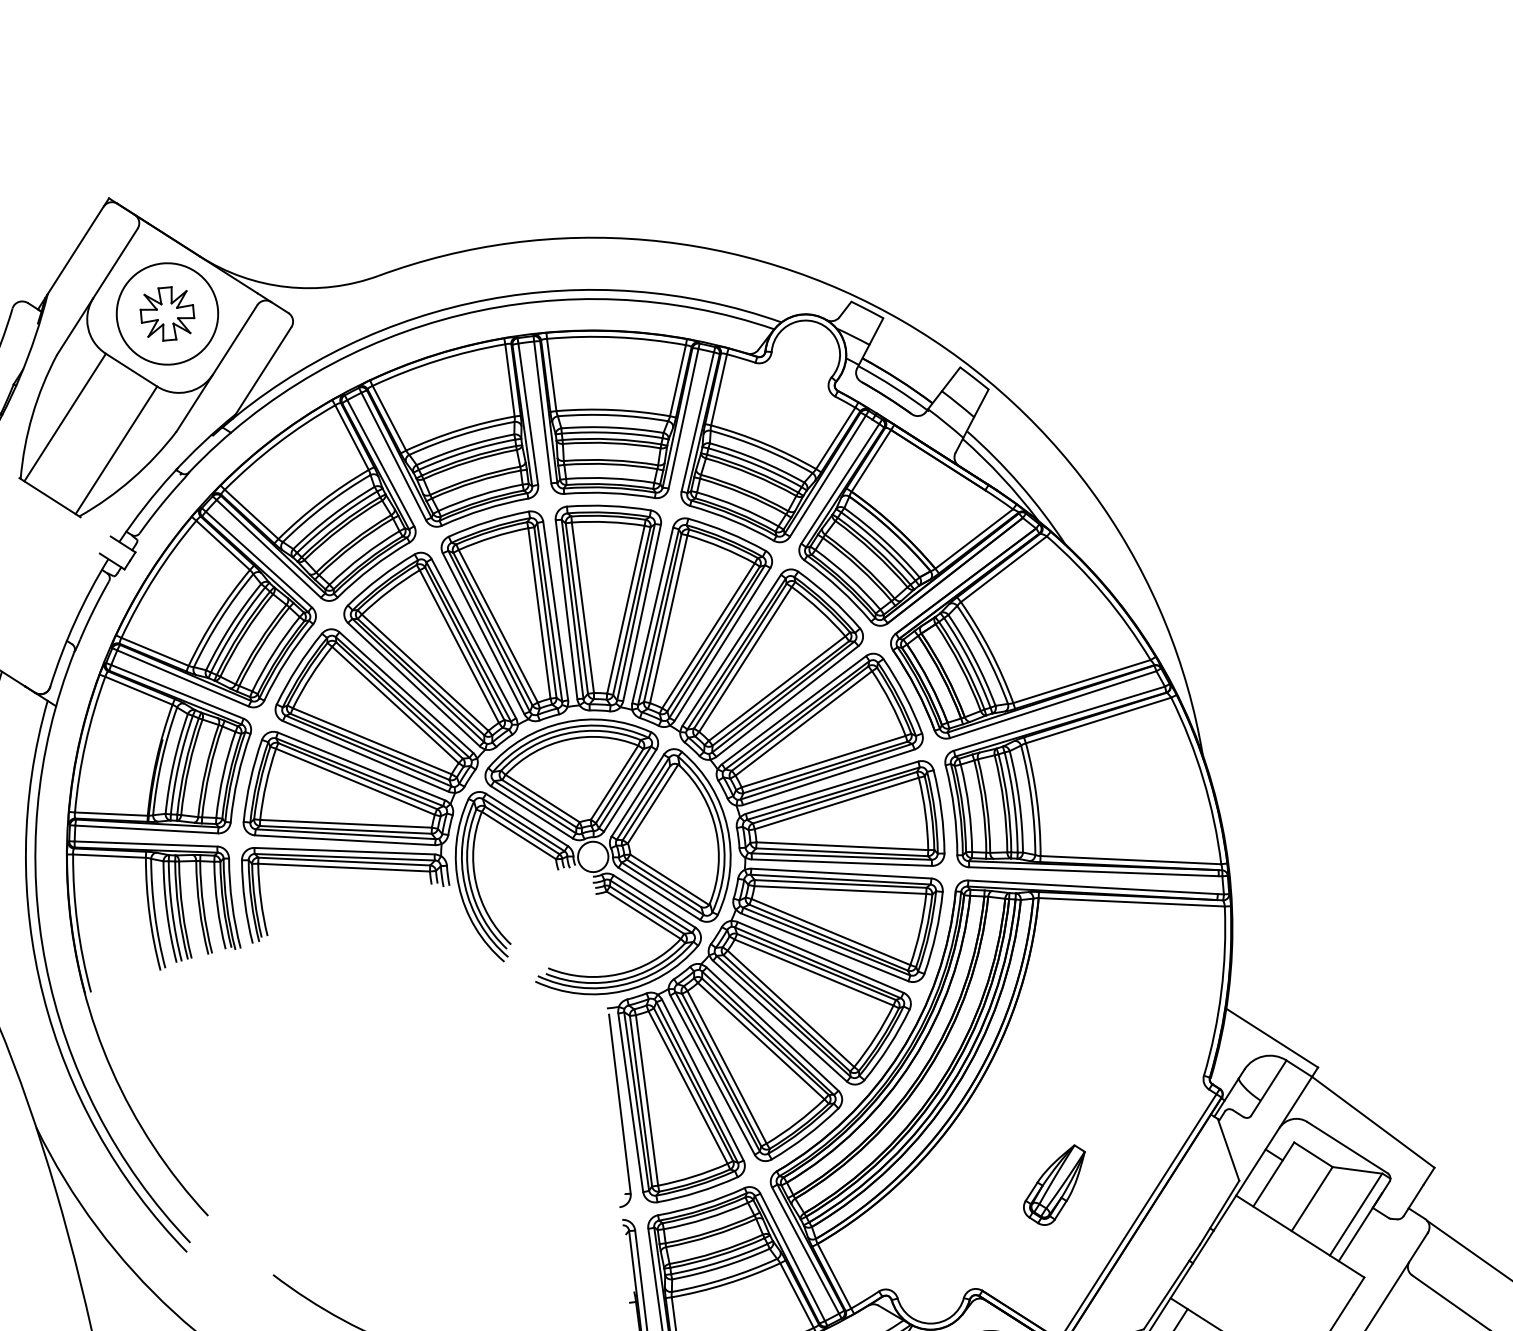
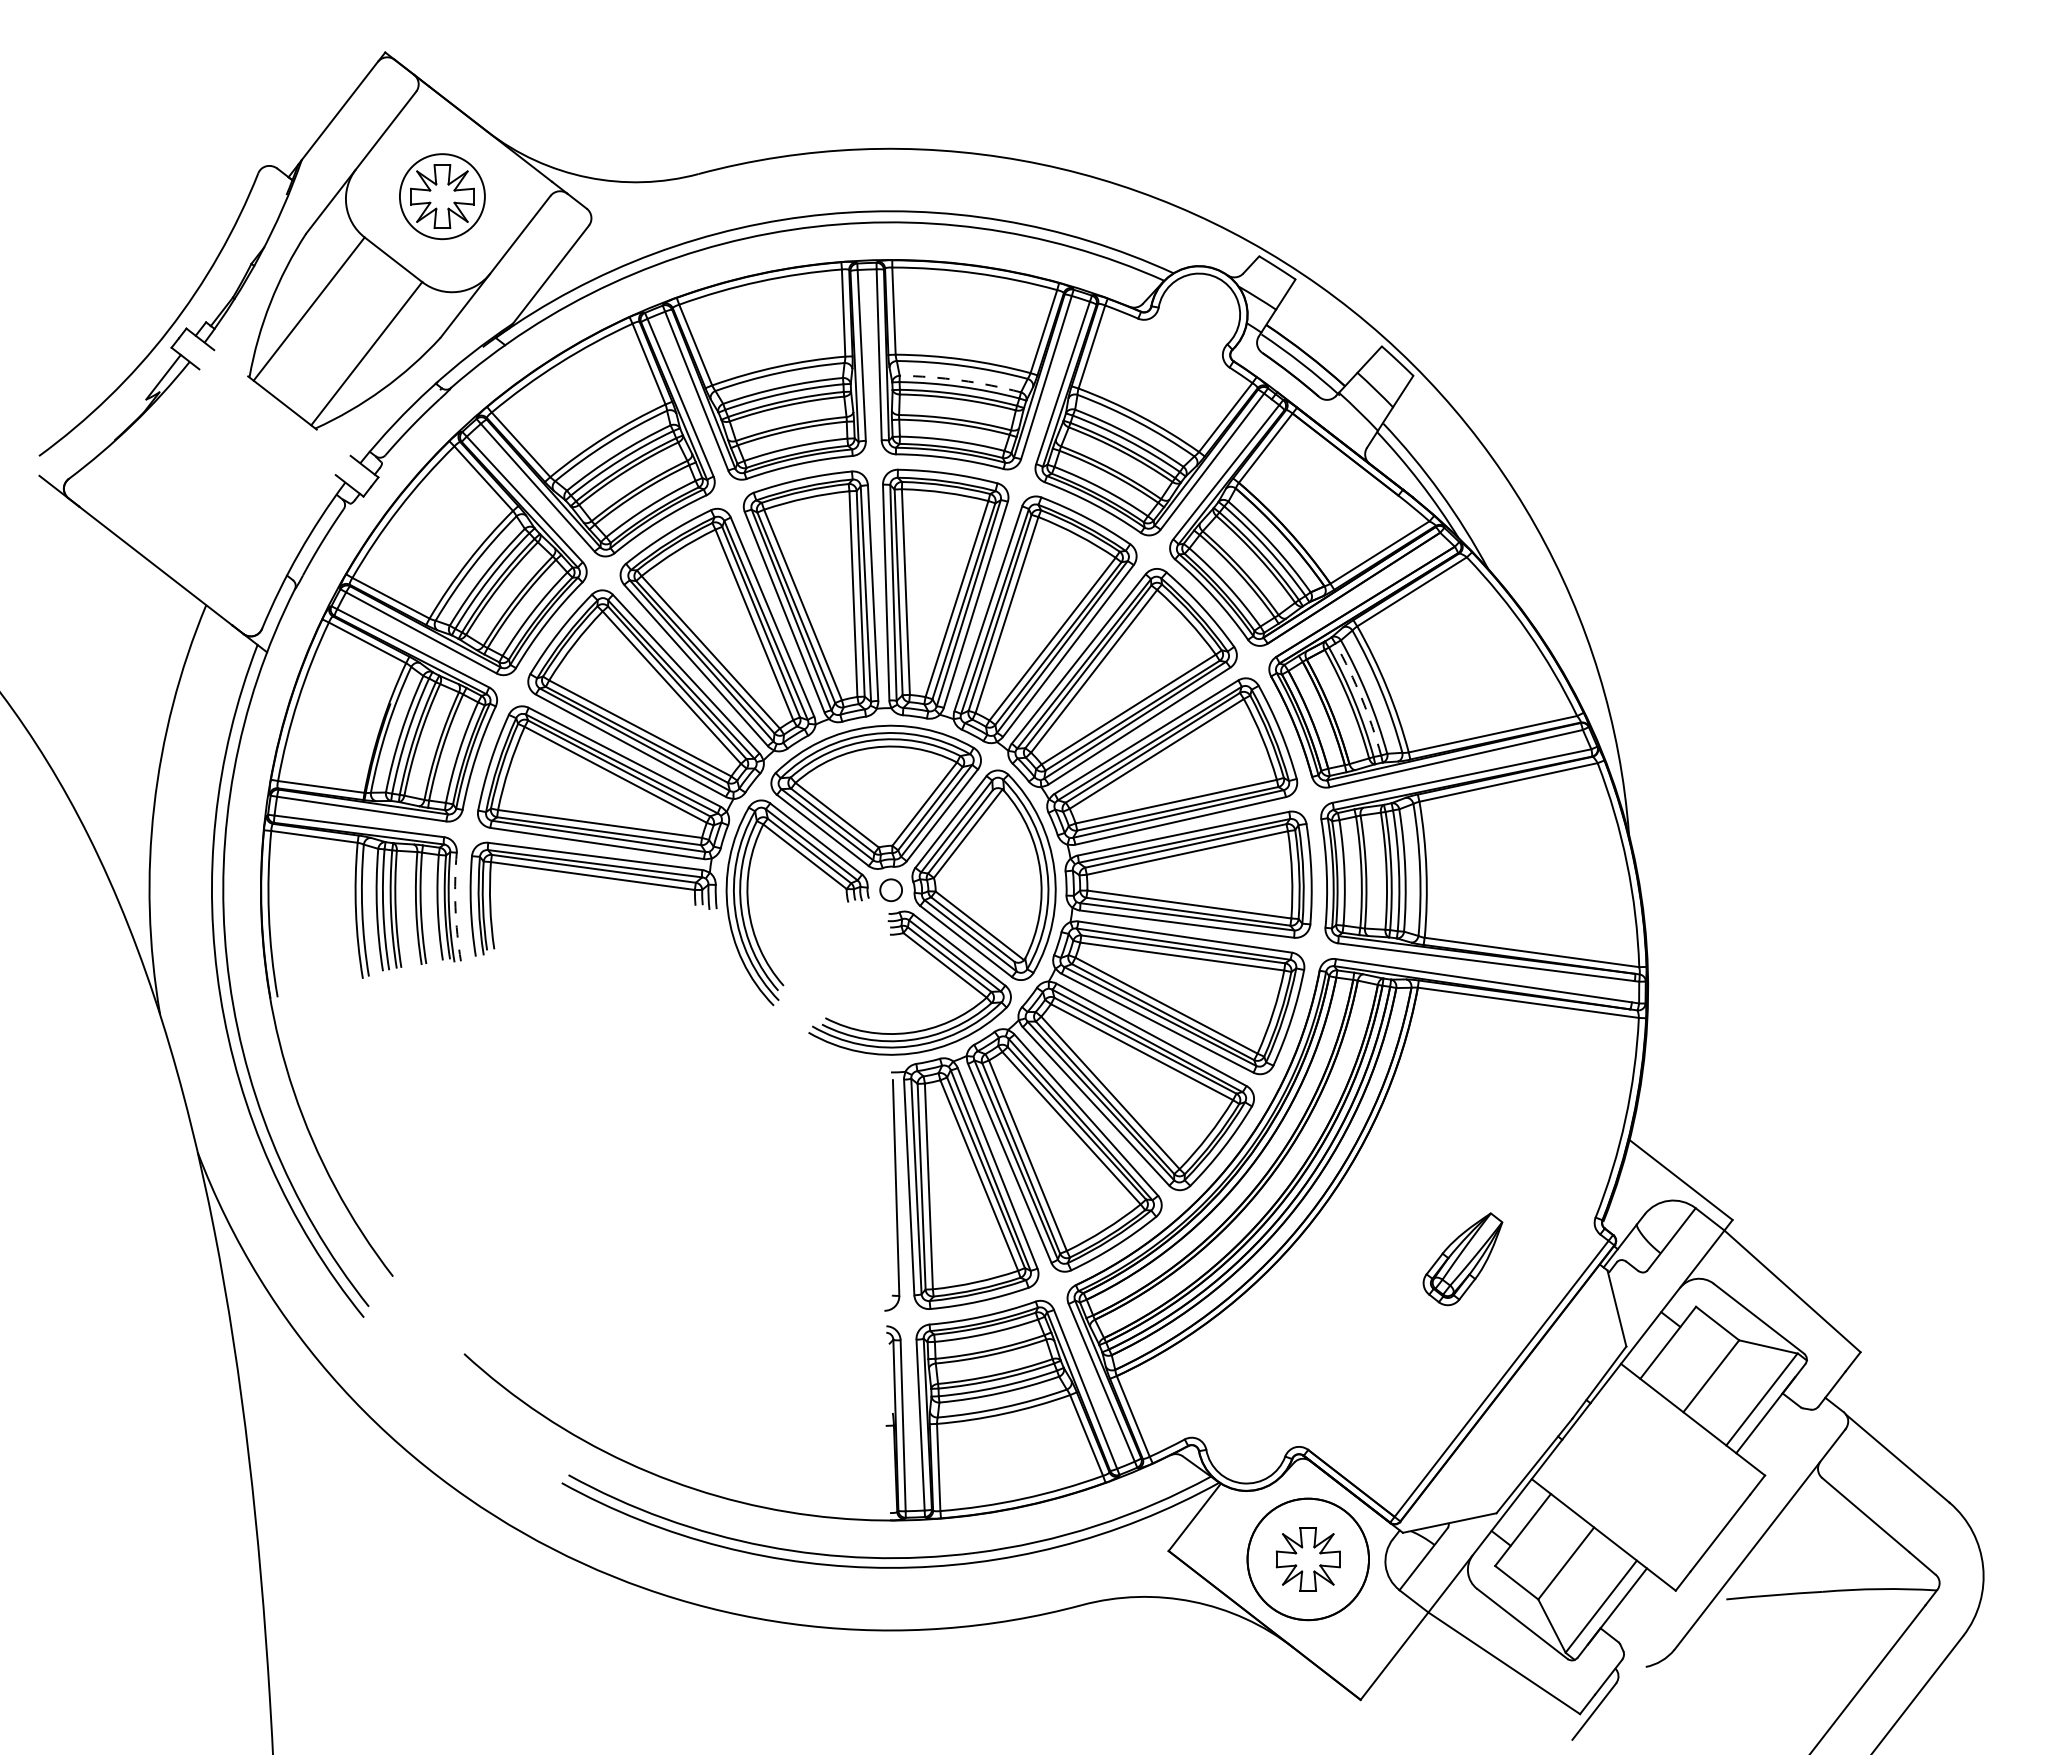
circle: (167, 313) -> (442, 196), size x0.7
arc: (612, 427) -> (960, 380), solid -> dashed
arc: (969, 661) -> (1361, 698), solid -> dashed
circle: (593, 857) -> (891, 890), size x0.6
arc: (232, 904) -> (455, 907), solid -> dashed
part: (1054, 1185) -> (1462, 1259), moved

